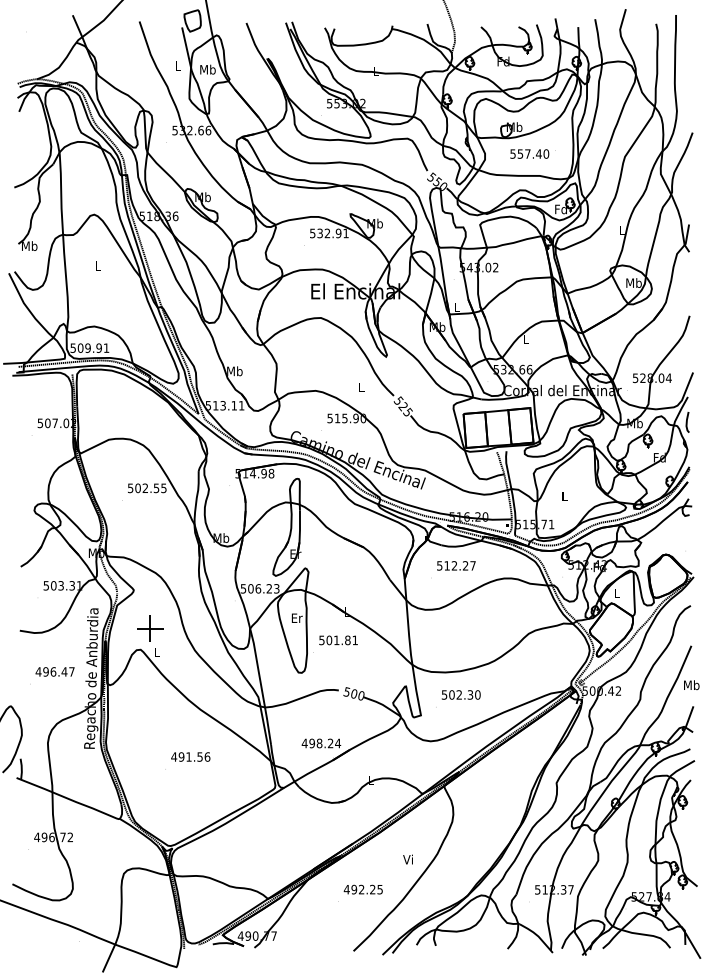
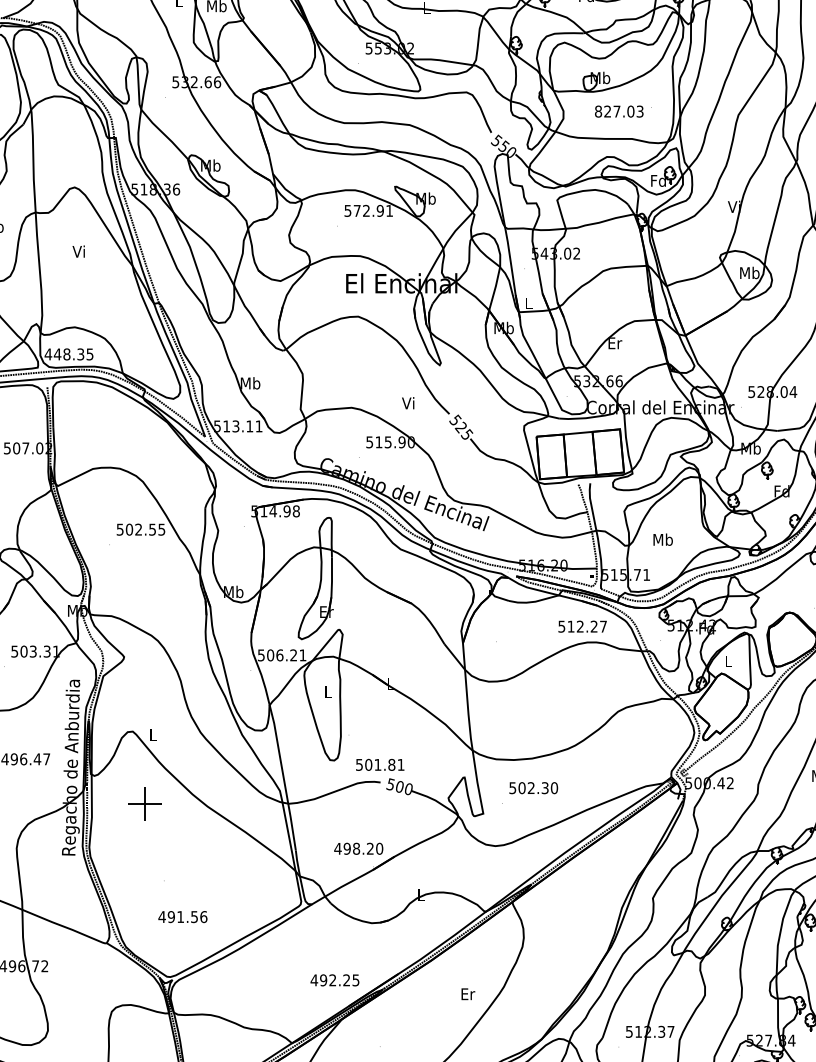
text: (529, 153) -> (619, 110), 557.40 -> 827.03
text: (621, 229) -> (734, 205), L -> Vi
text: (319, 233) -> (356, 210), 532.91 -> 572.91
text: (97, 265) -> (78, 251), L -> Vi
text: (526, 338) -> (615, 342), L -> Er
text: (89, 347) -> (68, 353), 509.91 -> 448.35
text: (360, 386) -> (407, 402), L -> Vi
text: (564, 496) -> (662, 539), L -> Mb
text: (456, 565) -> (582, 626), moved
text: (276, 588) -> (302, 654), 506.23 -> 506.21
text: (296, 617) -> (327, 691), Er -> L
part: (150, 628) -> (145, 803), moved
text: (338, 640) -> (380, 765), moved
text: (338, 743) -> (380, 848), 498.24 -> 498.20
text: (190, 756) -> (182, 916), moved
text: (408, 859) -> (467, 993), Vi -> Er
text: (362, 889) -> (333, 980), moved

